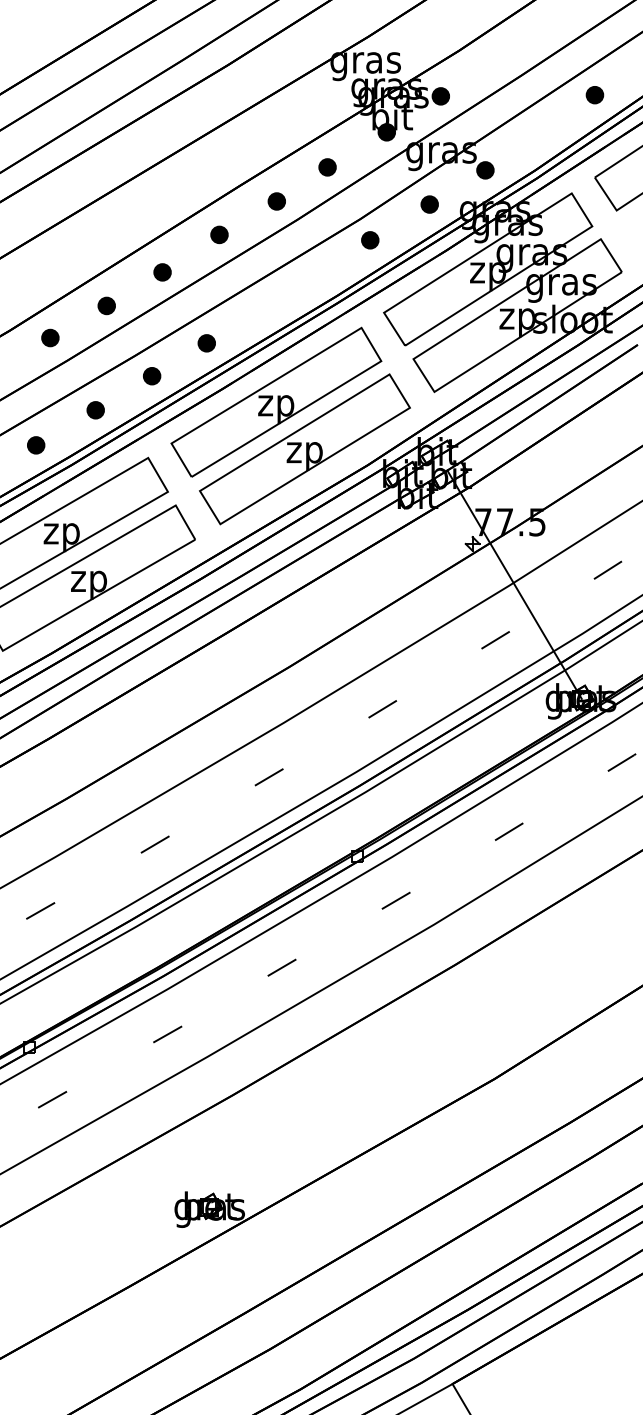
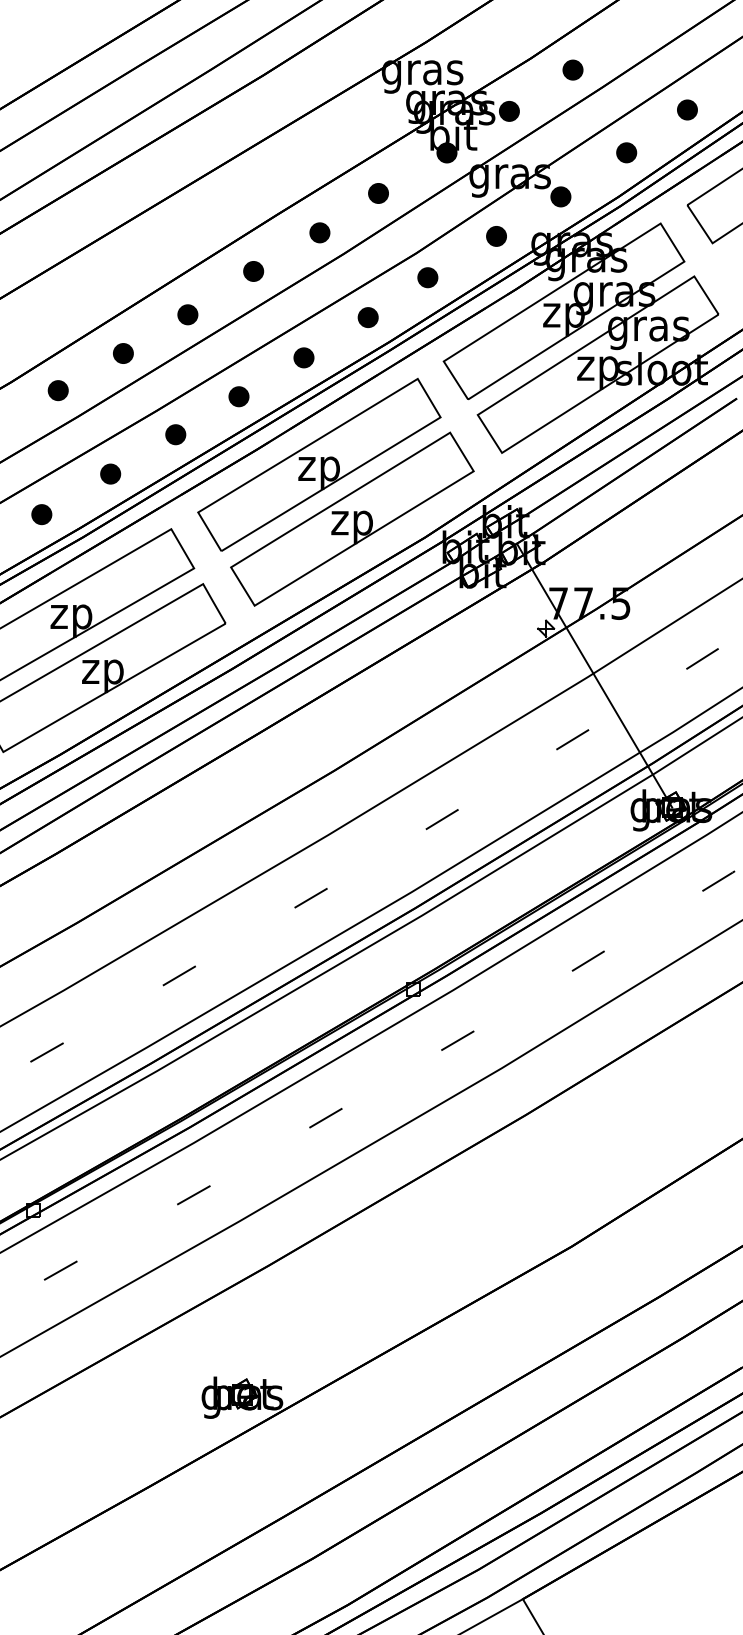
part: (495, 60) -> (572, 69), added
part: (542, 132) -> (626, 153), added
part: (318, 274) -> (368, 317), added
part: (262, 309) -> (303, 357), added

